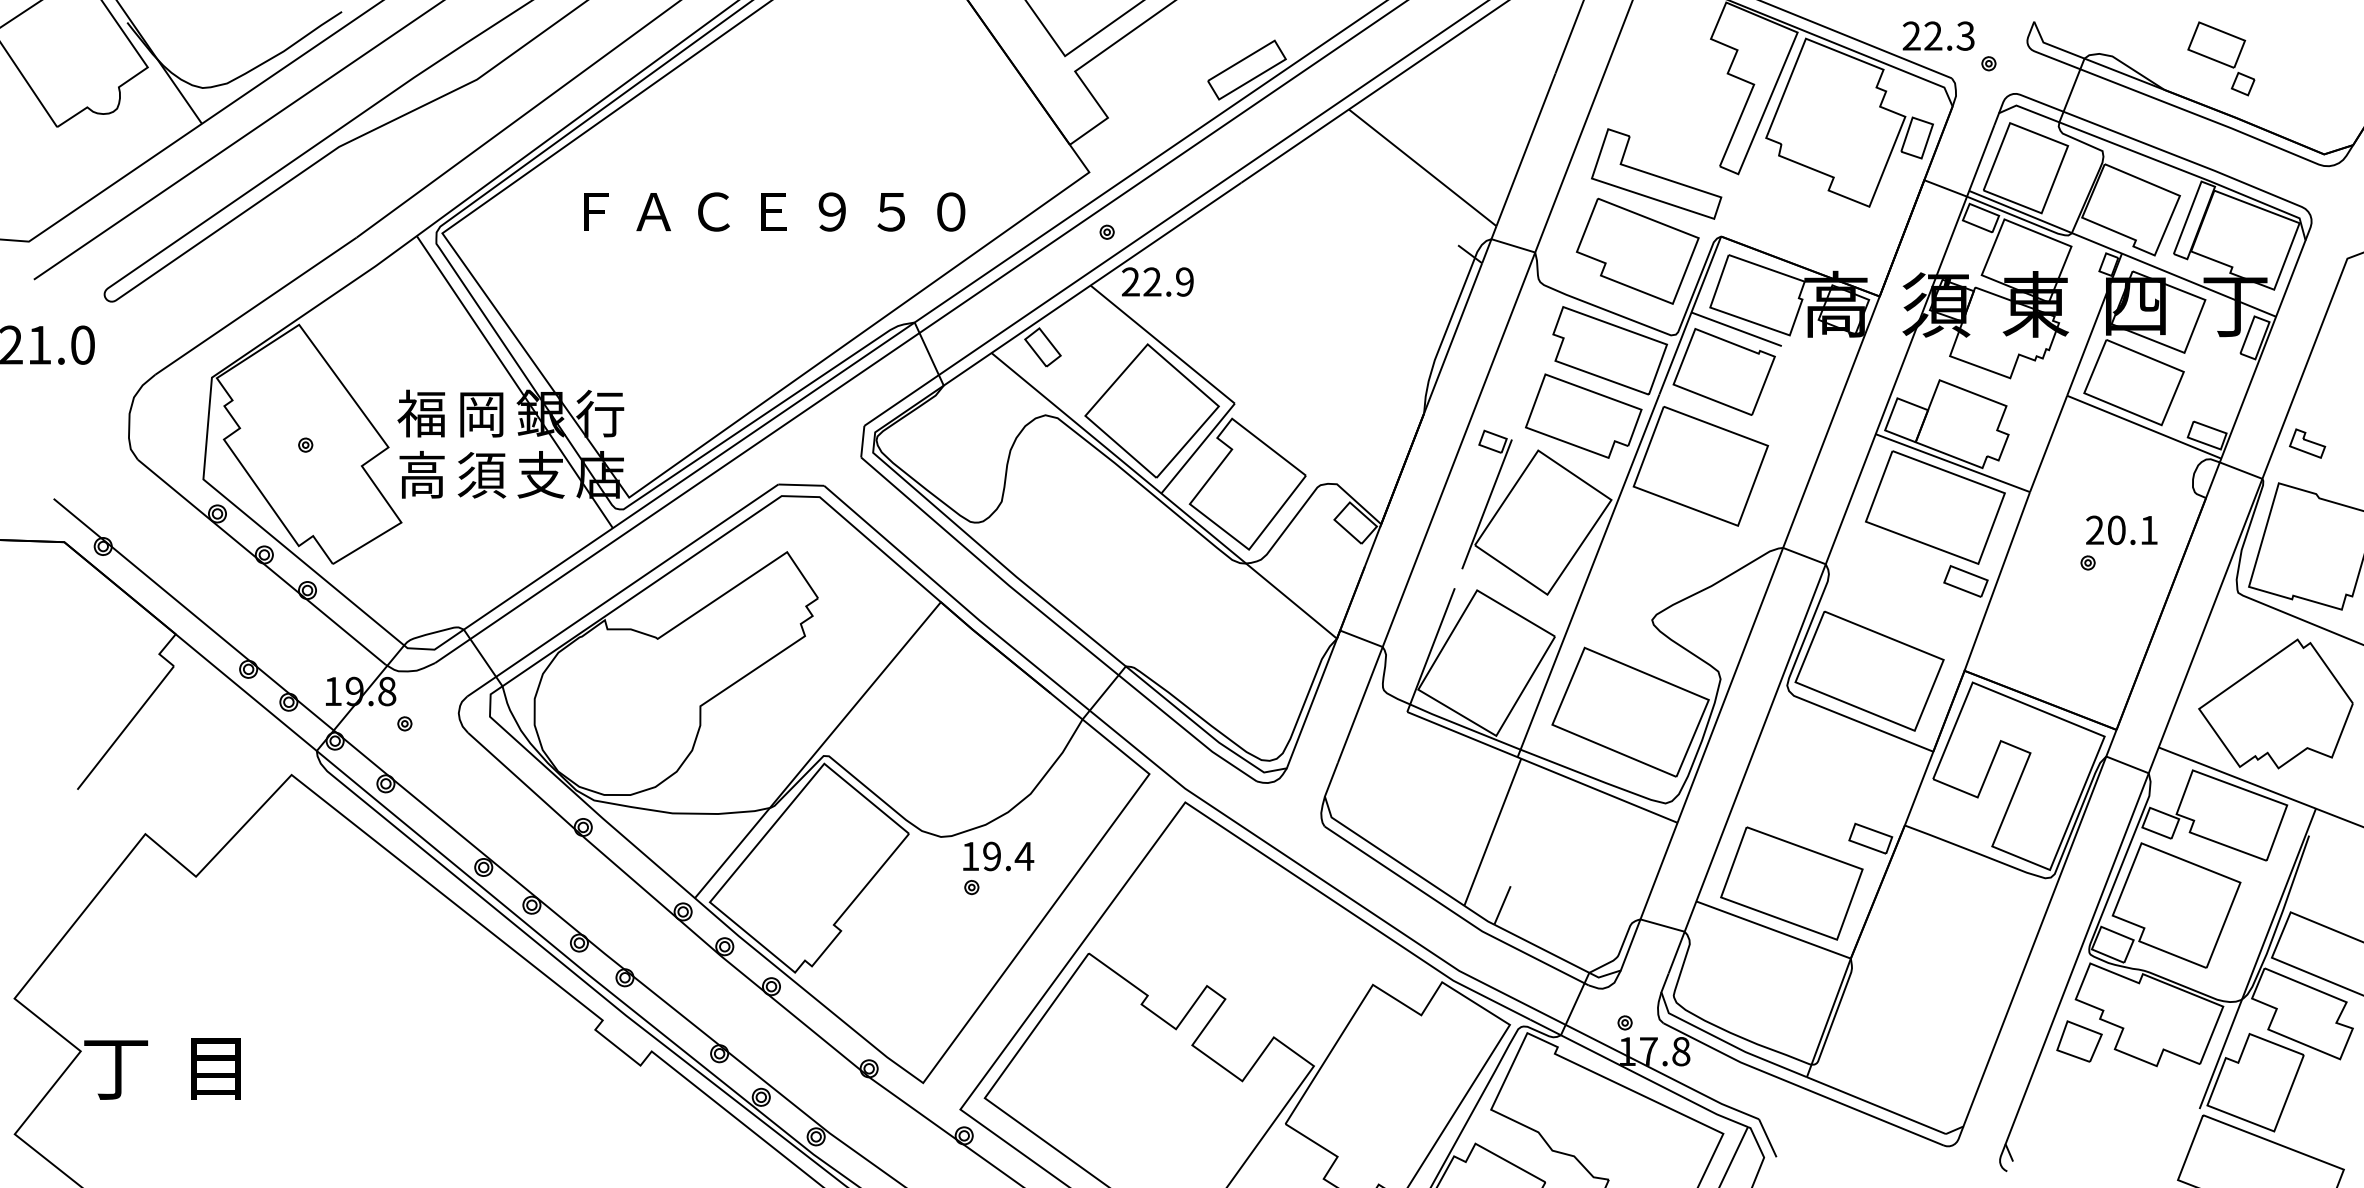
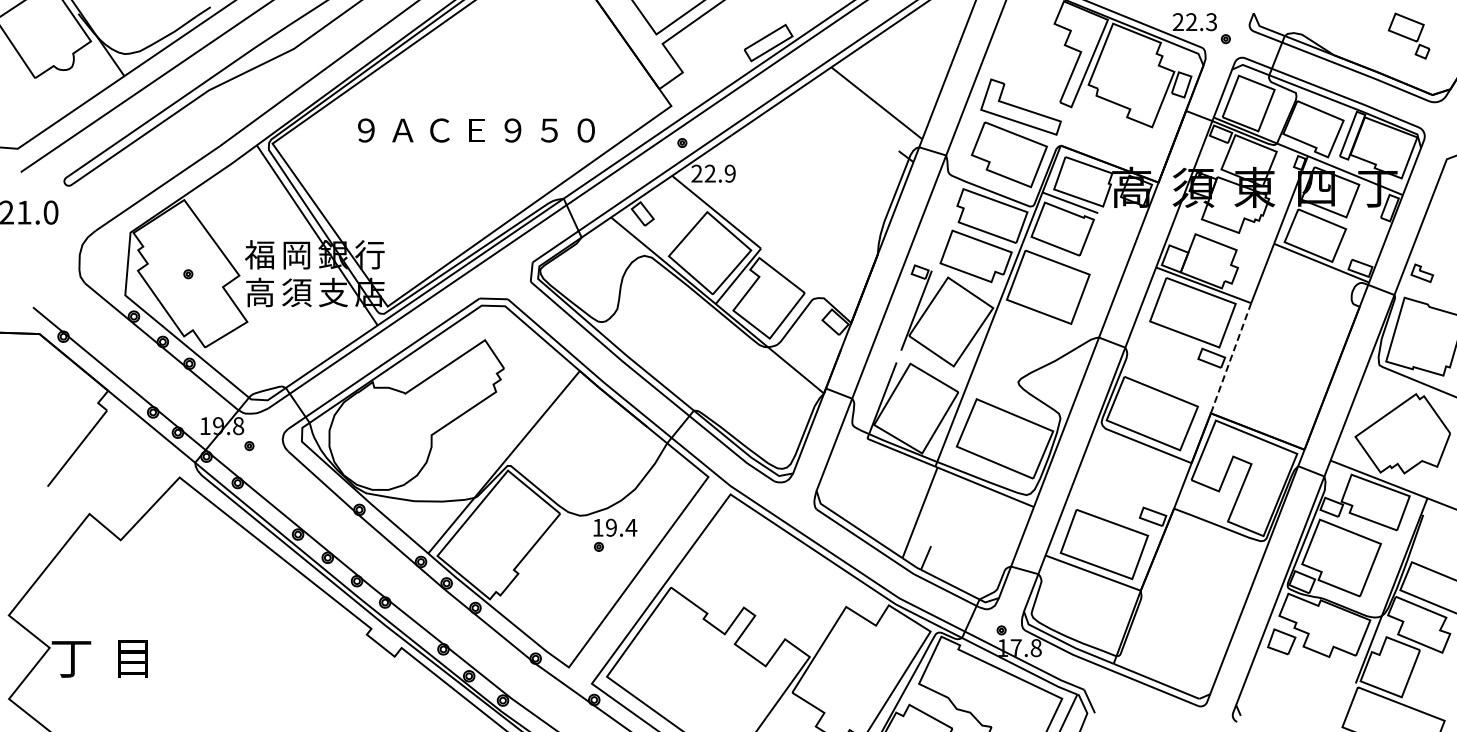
part: (2220, 57) -> (1408, 35), moved
text: (594, 211) -> (366, 130), Ｆ -> ９
part: (2118, 542) -> (1305, 334), removed
line: (1998, 581) -> (1231, 358), solid -> dashed

